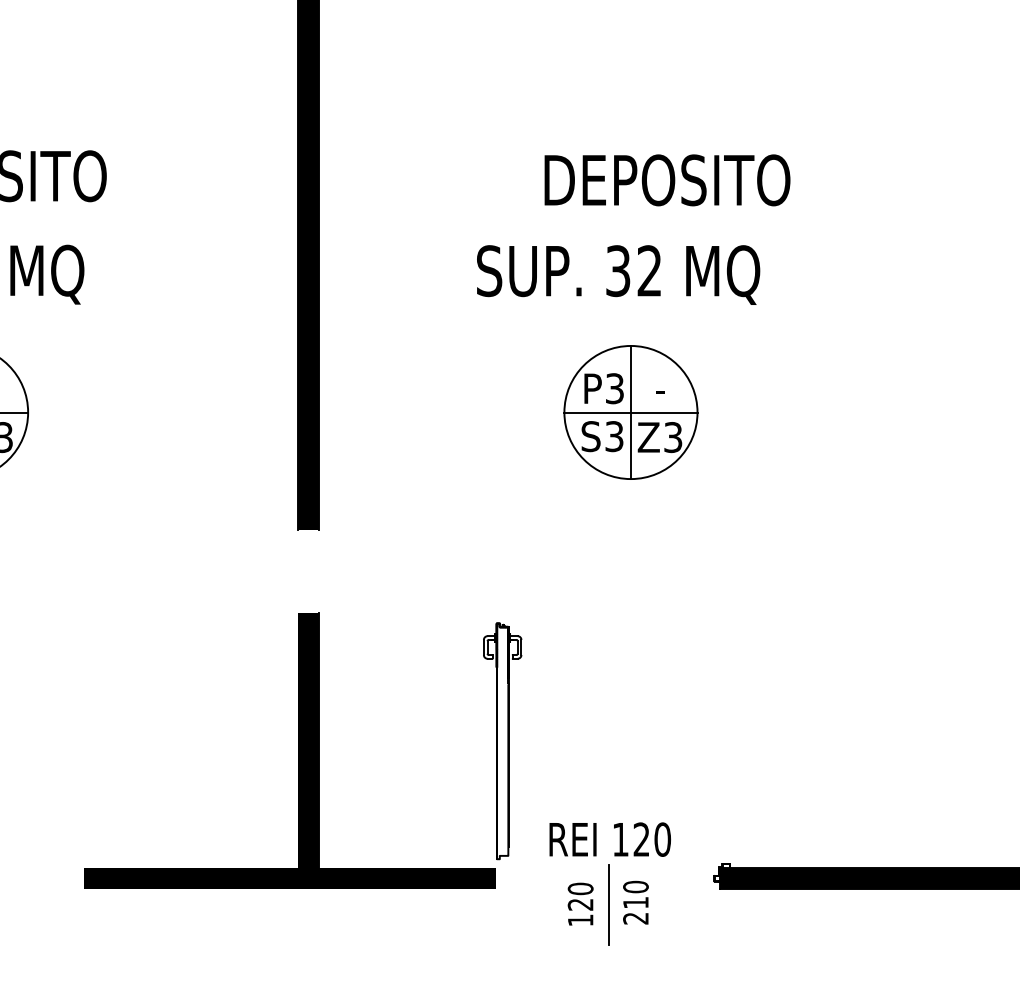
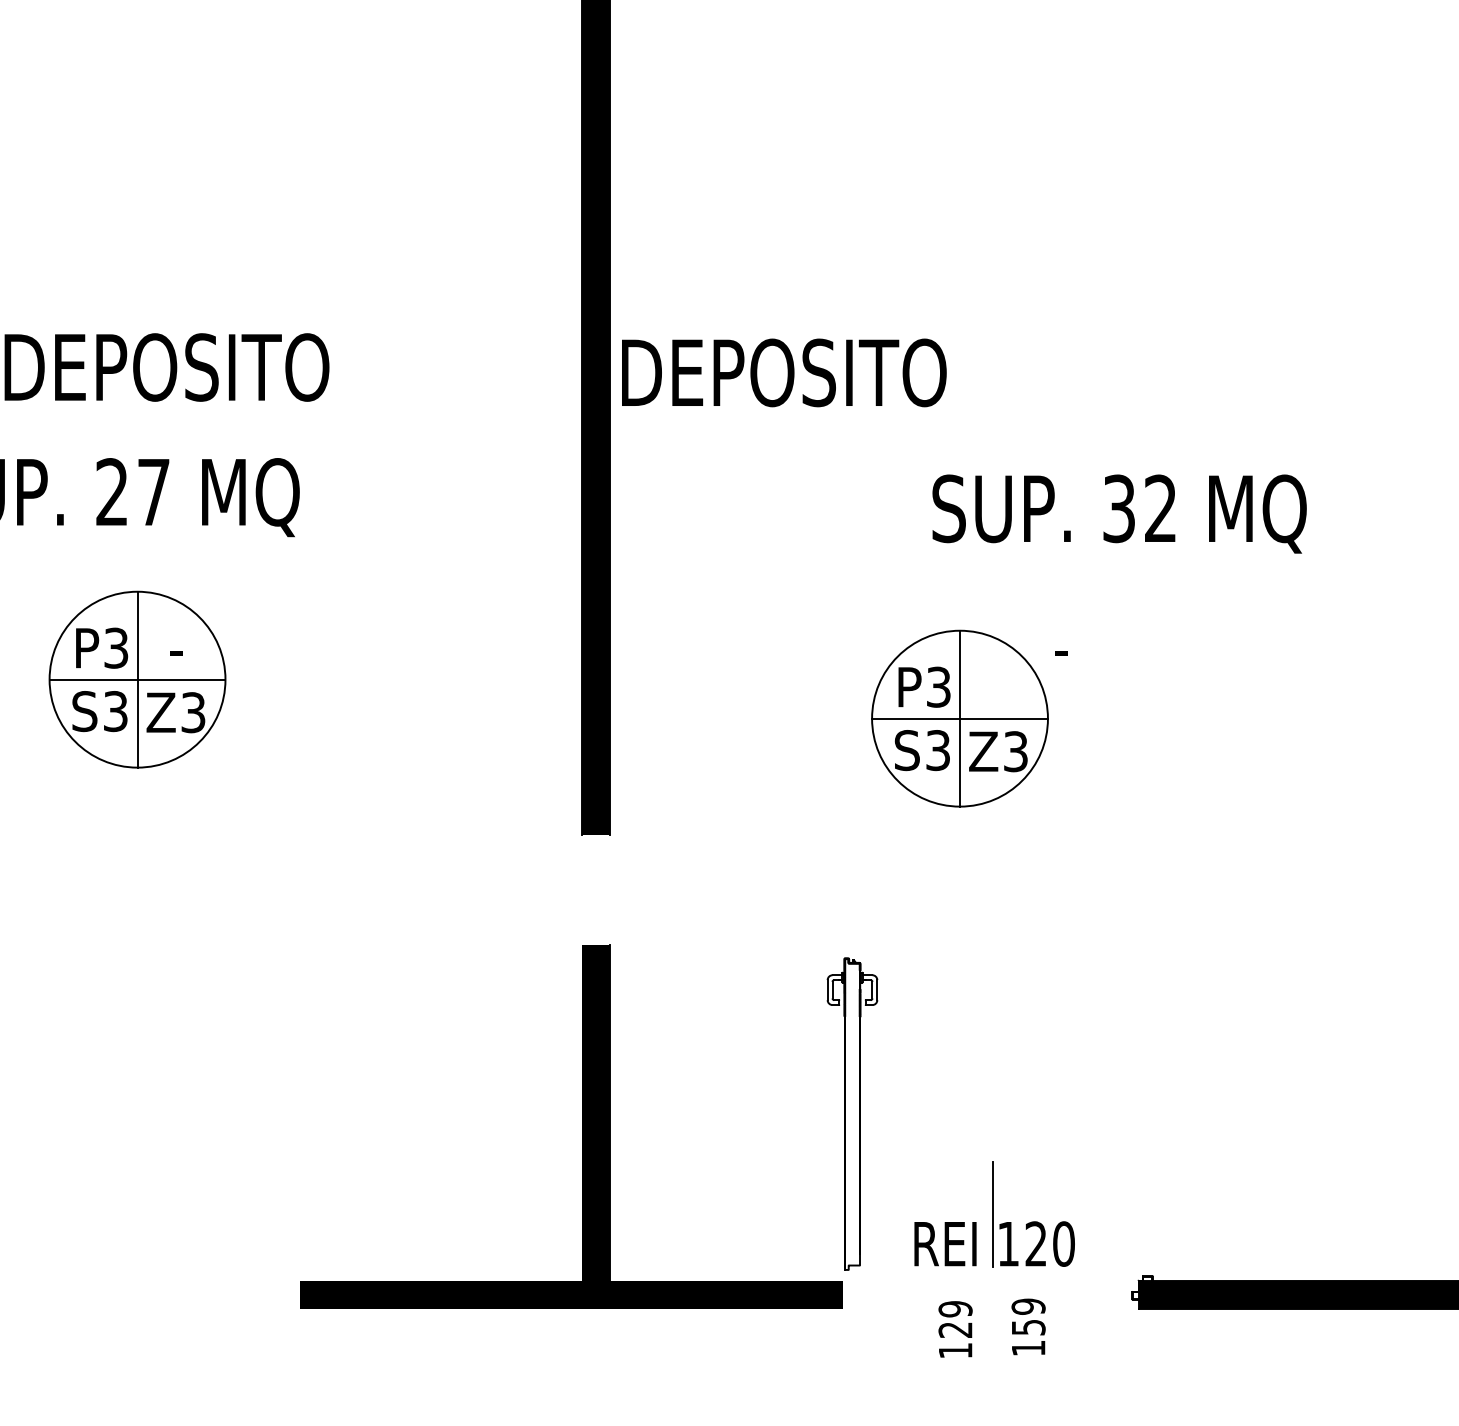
text: (667, 180) -> (784, 372), moved
text: (618, 274) -> (1119, 513), moved
part: (630, 412) -> (959, 718), moved
text: (580, 889) -> (955, 1309), 120 -> 129
text: (635, 902) -> (1028, 1327), 210 -> 159
line: (608, 905) -> (992, 1214), moved

